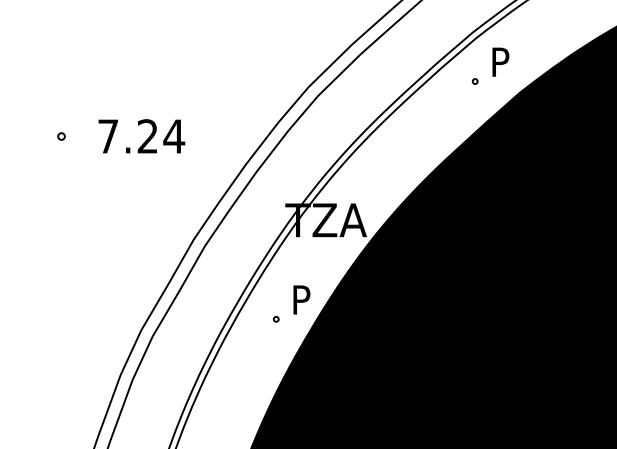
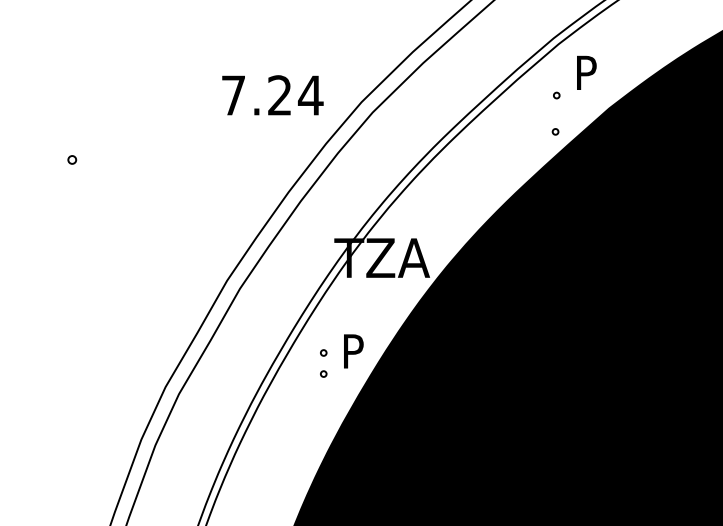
part: (473, 112) -> (554, 131), added
text: (141, 136) -> (272, 95), moved
part: (275, 301) -> (322, 353), added

